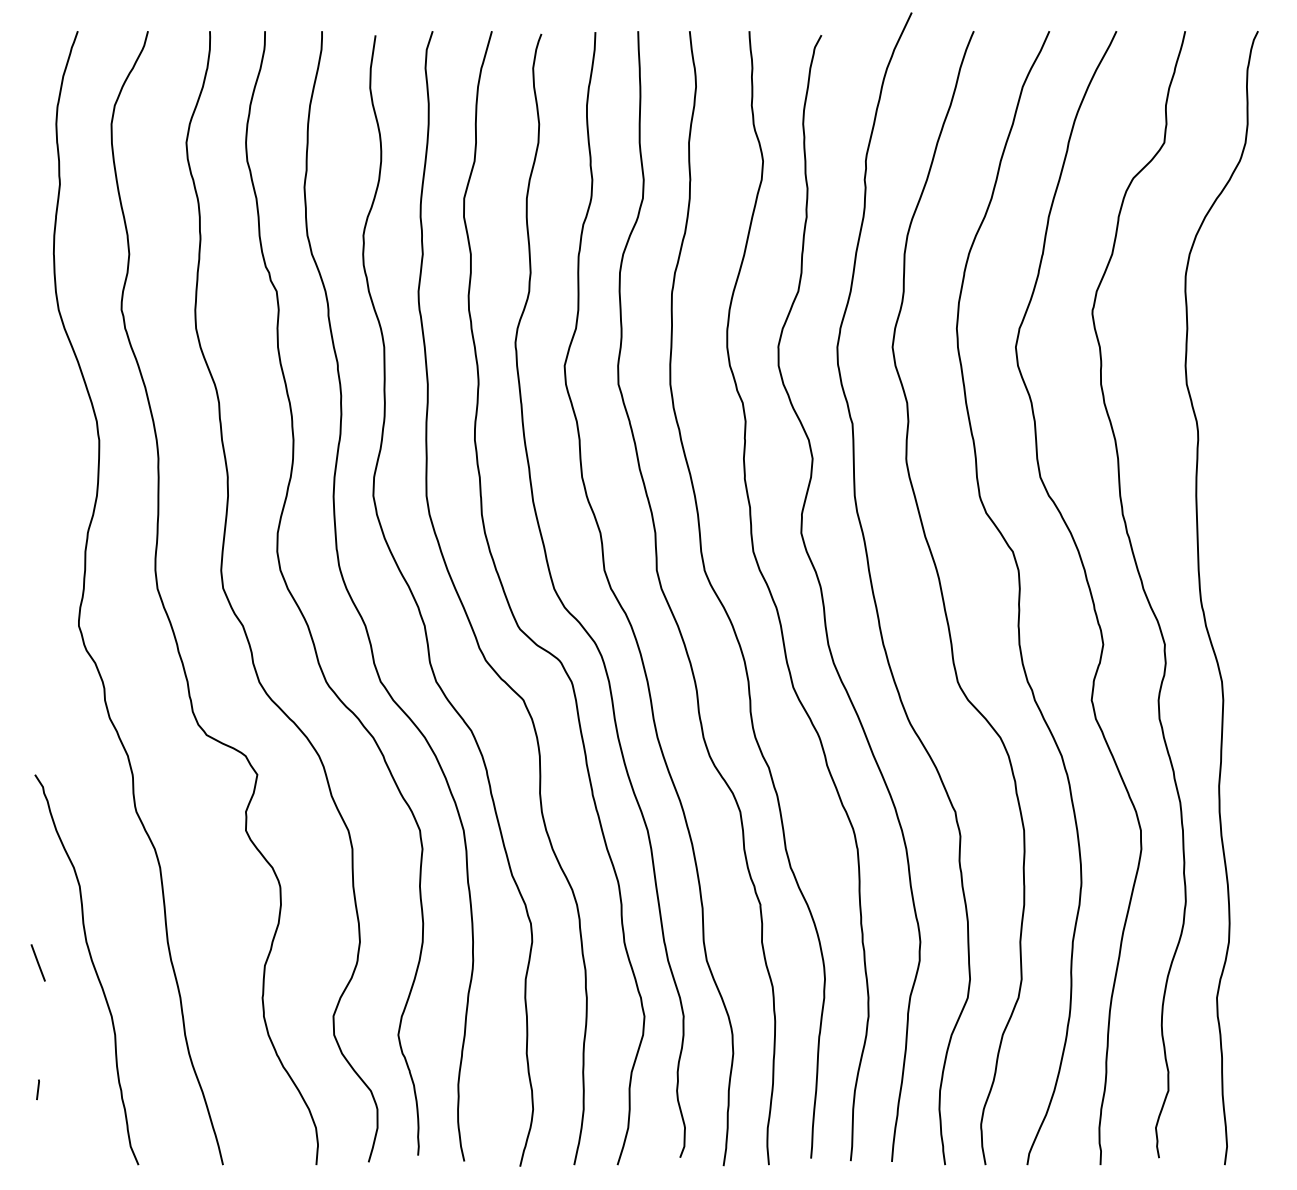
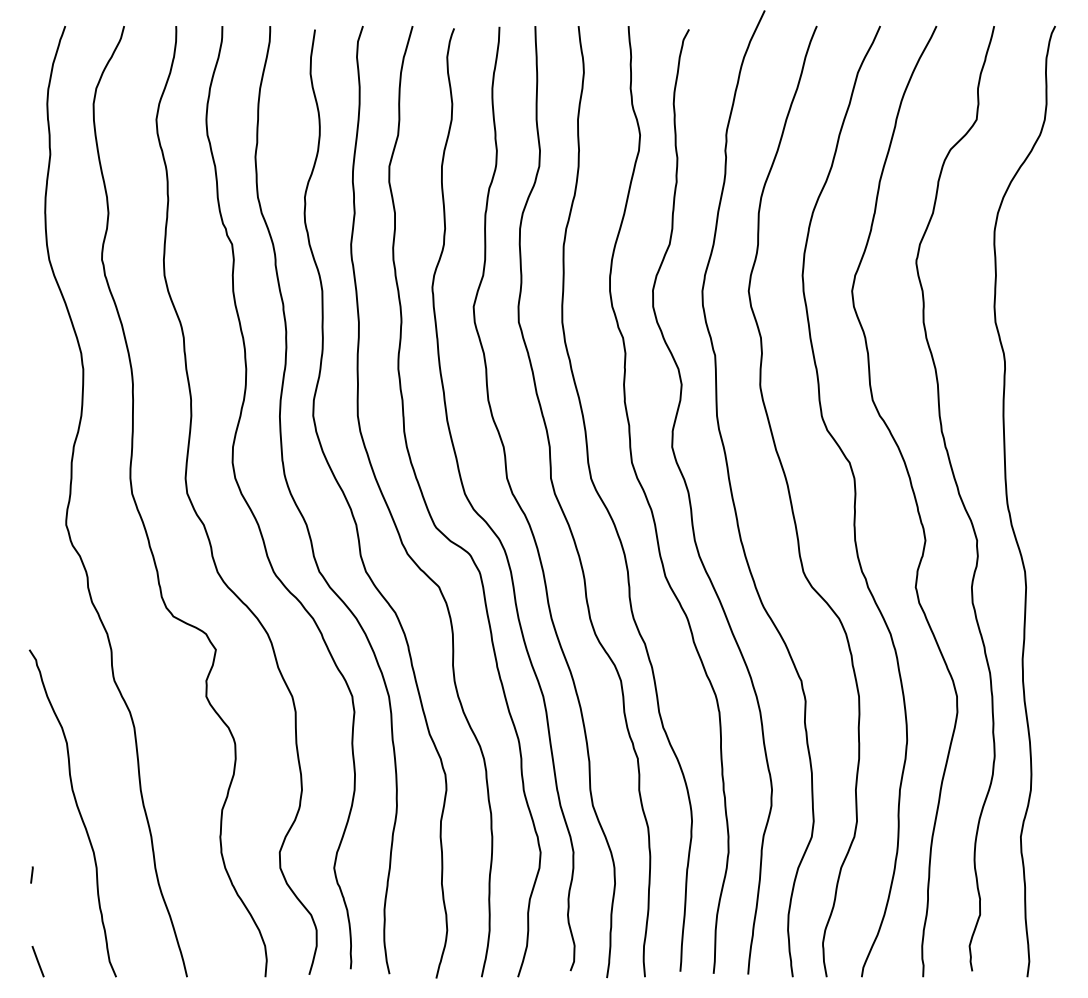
line: (37, 962) -> (37, 961), moved
line: (37, 1089) -> (31, 874), moved

